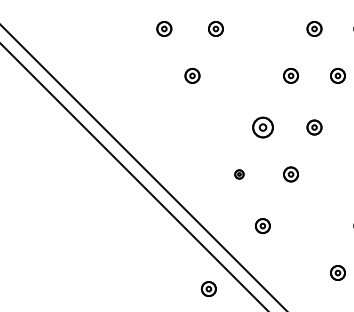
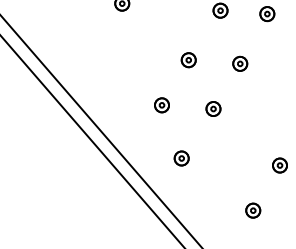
part: (262, 127) -> (188, 60), size x0.71
part: (239, 174) -> (162, 105), size x1.67
part: (208, 289) -> (122, 217), removed

